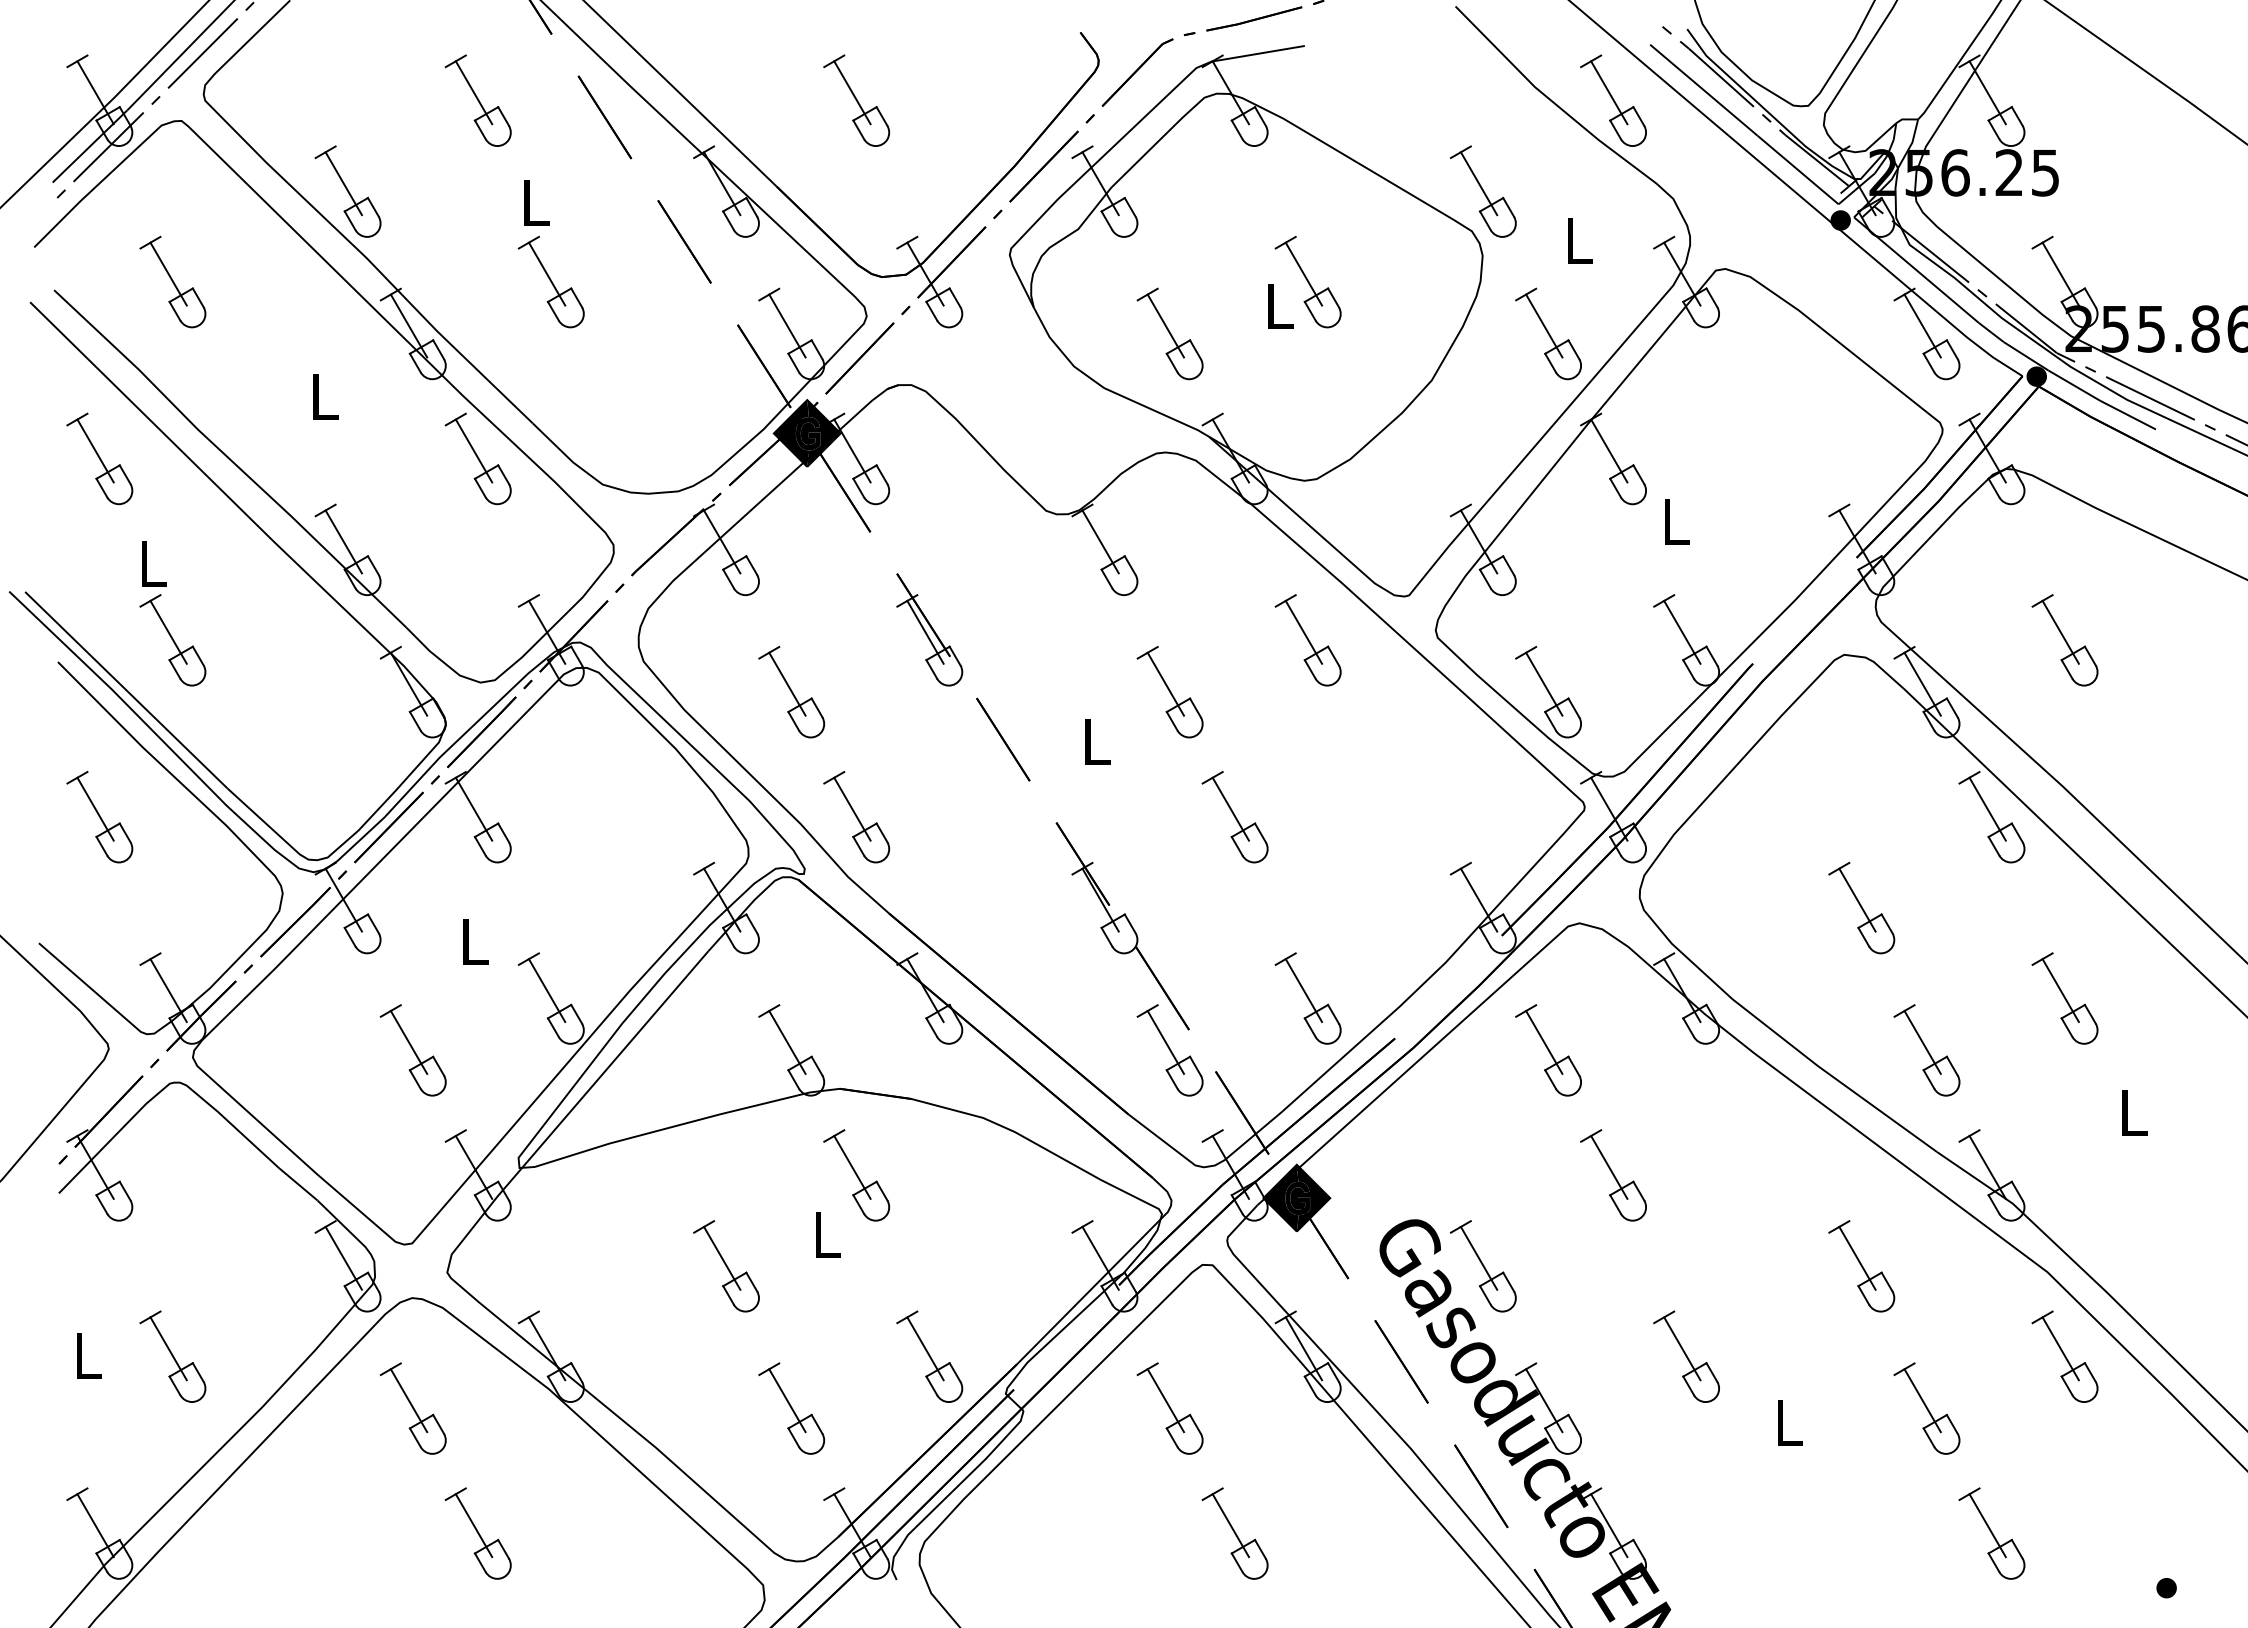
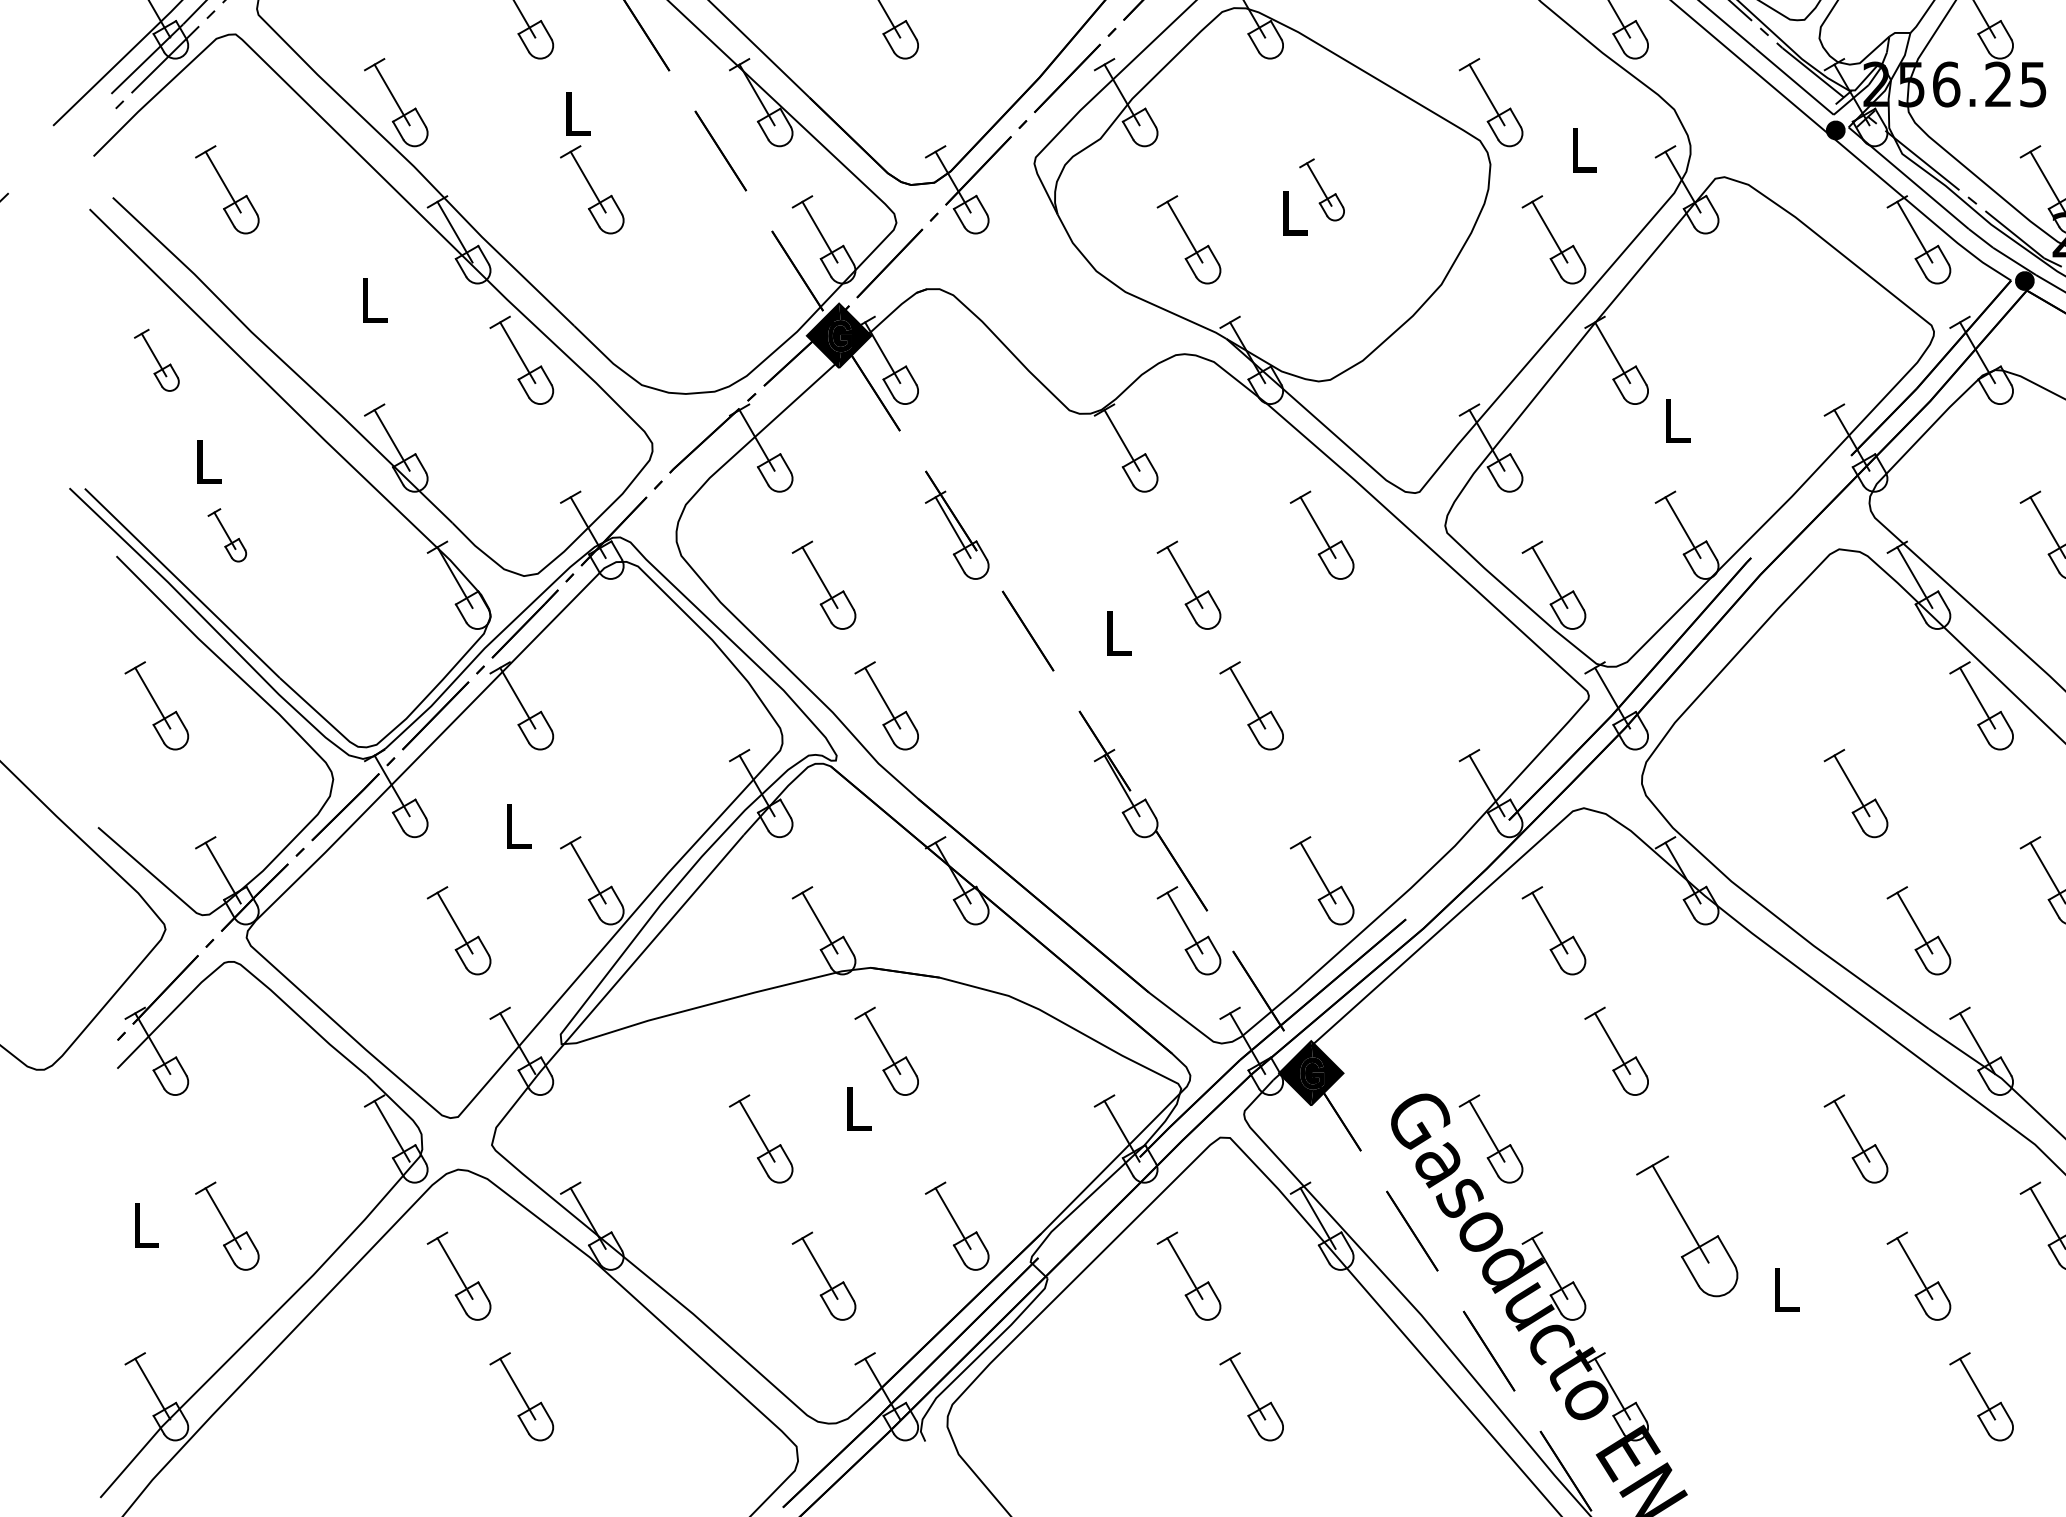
part: (1307, 282) -> (1321, 190), size x0.7
part: (99, 458) -> (156, 359), size x0.7
part: (172, 640) -> (226, 535), size x0.6
part: (1686, 1356) -> (1687, 1225), size x1.6

